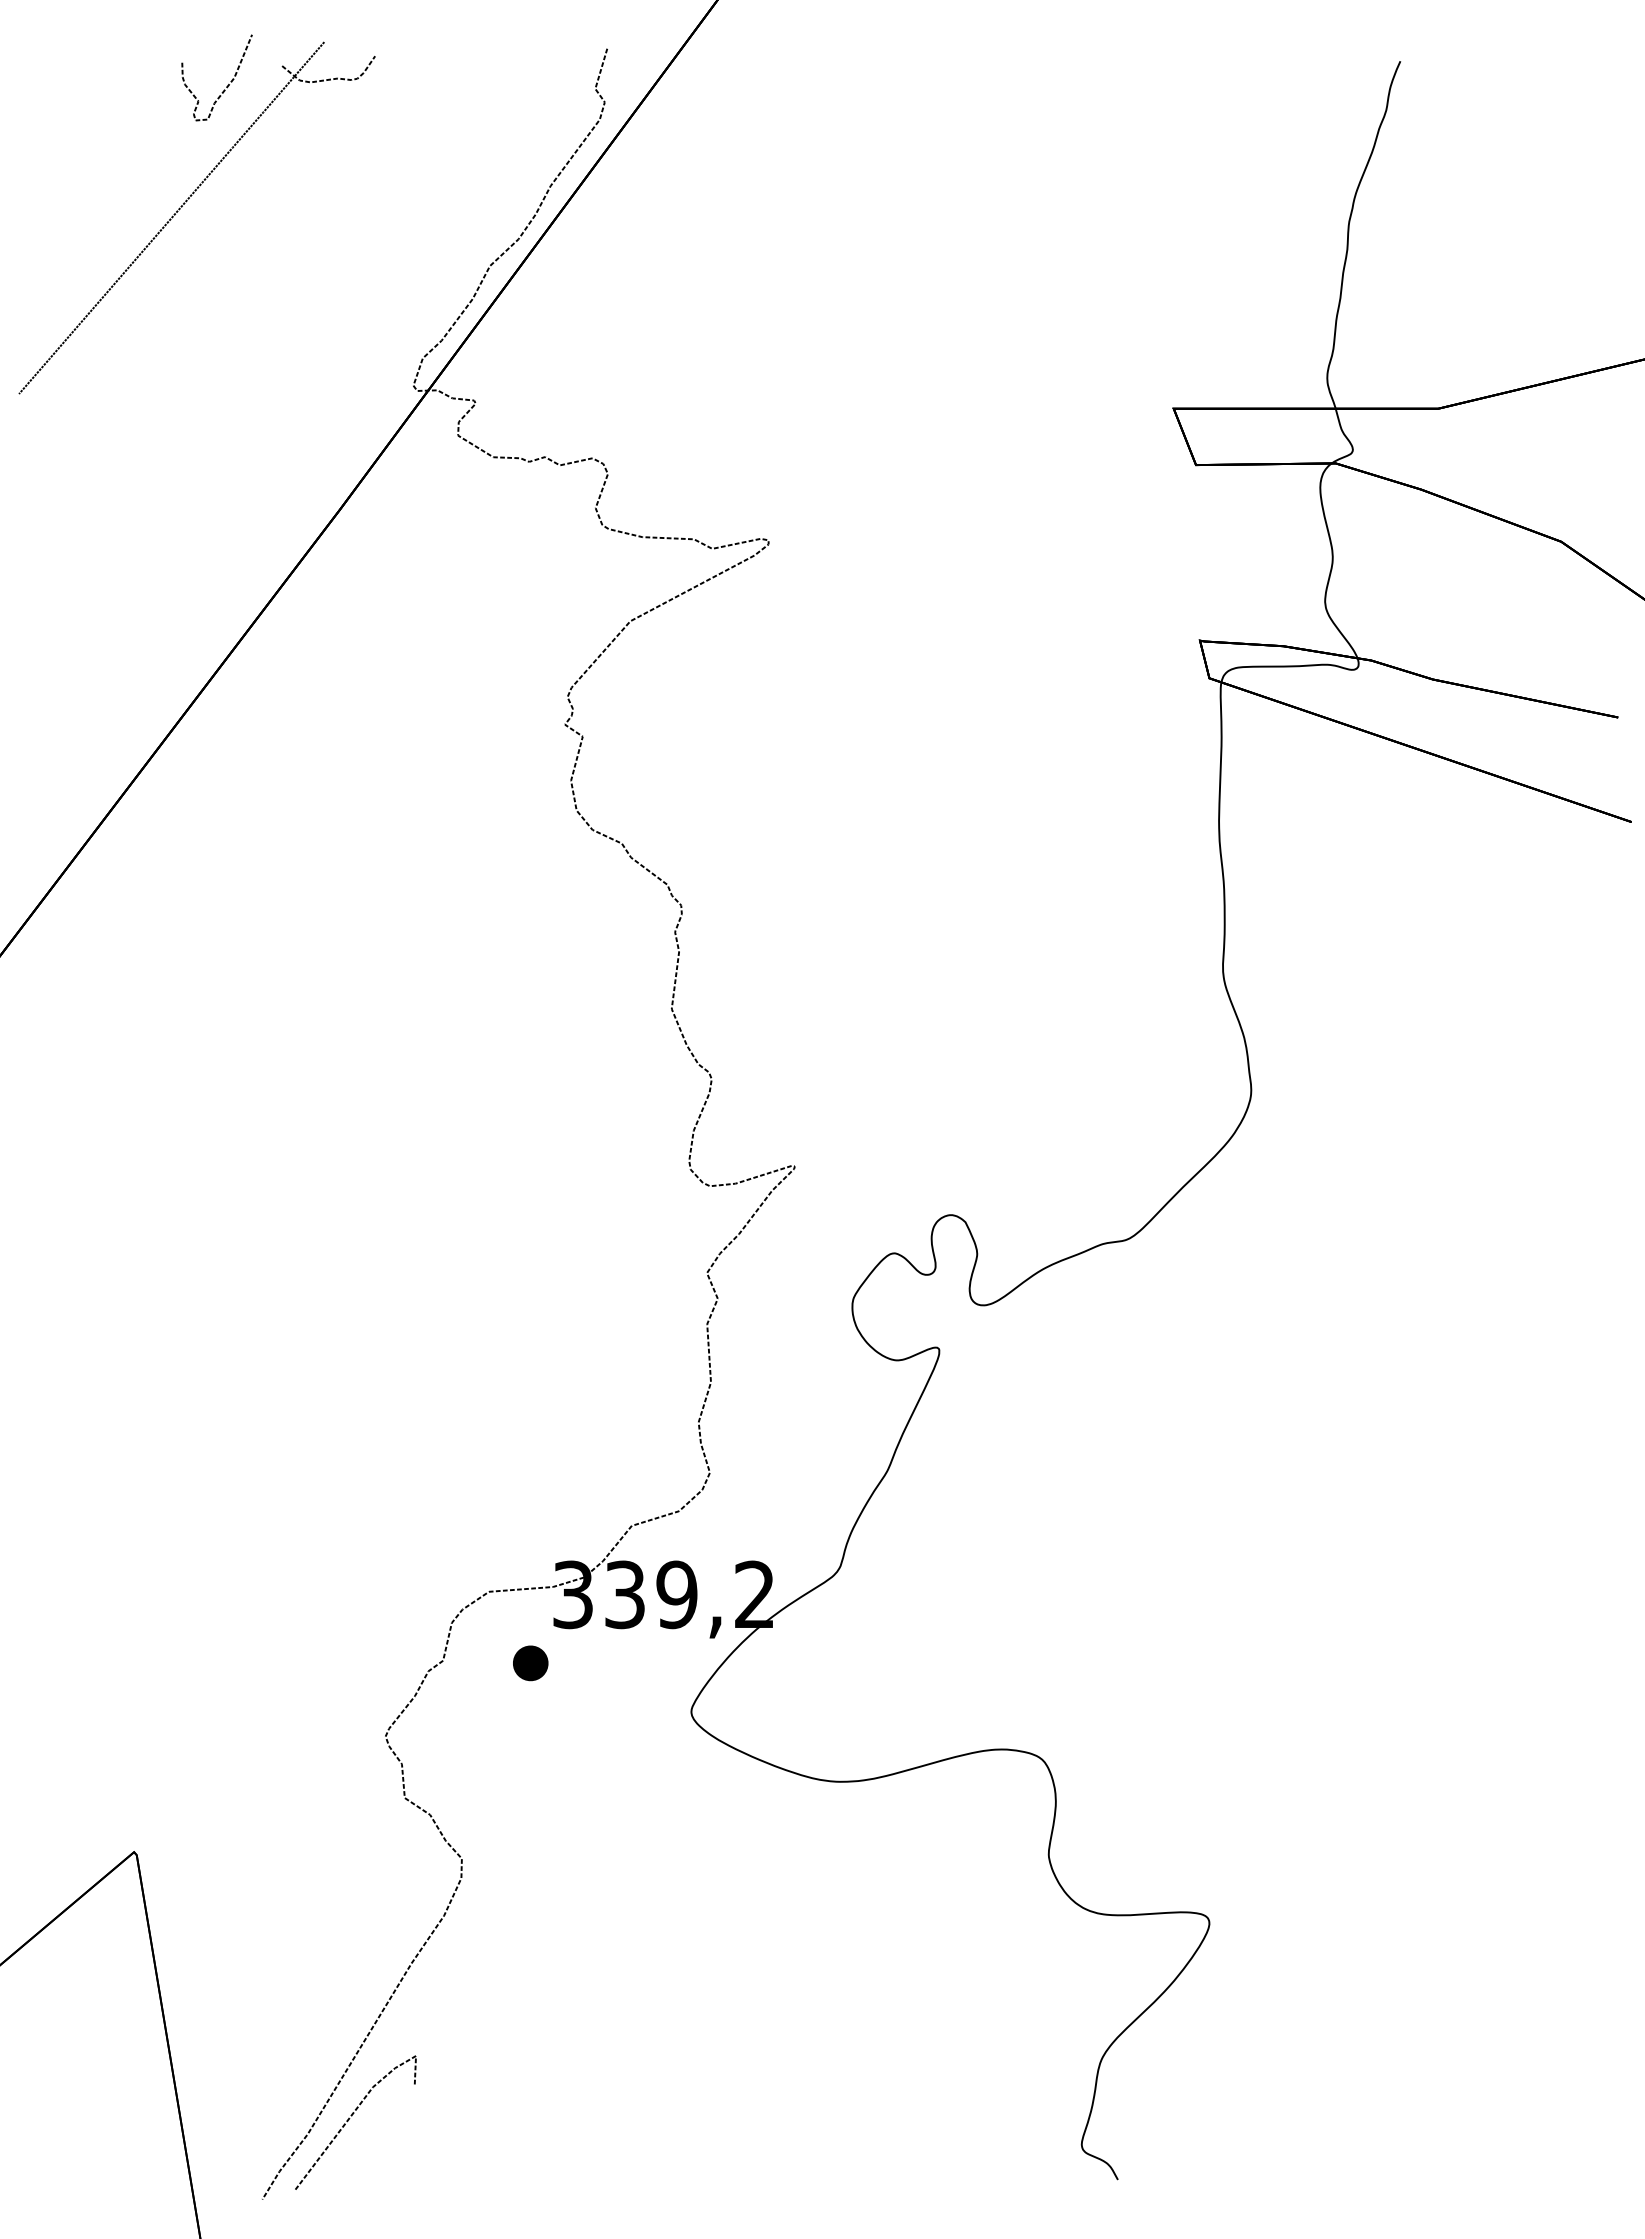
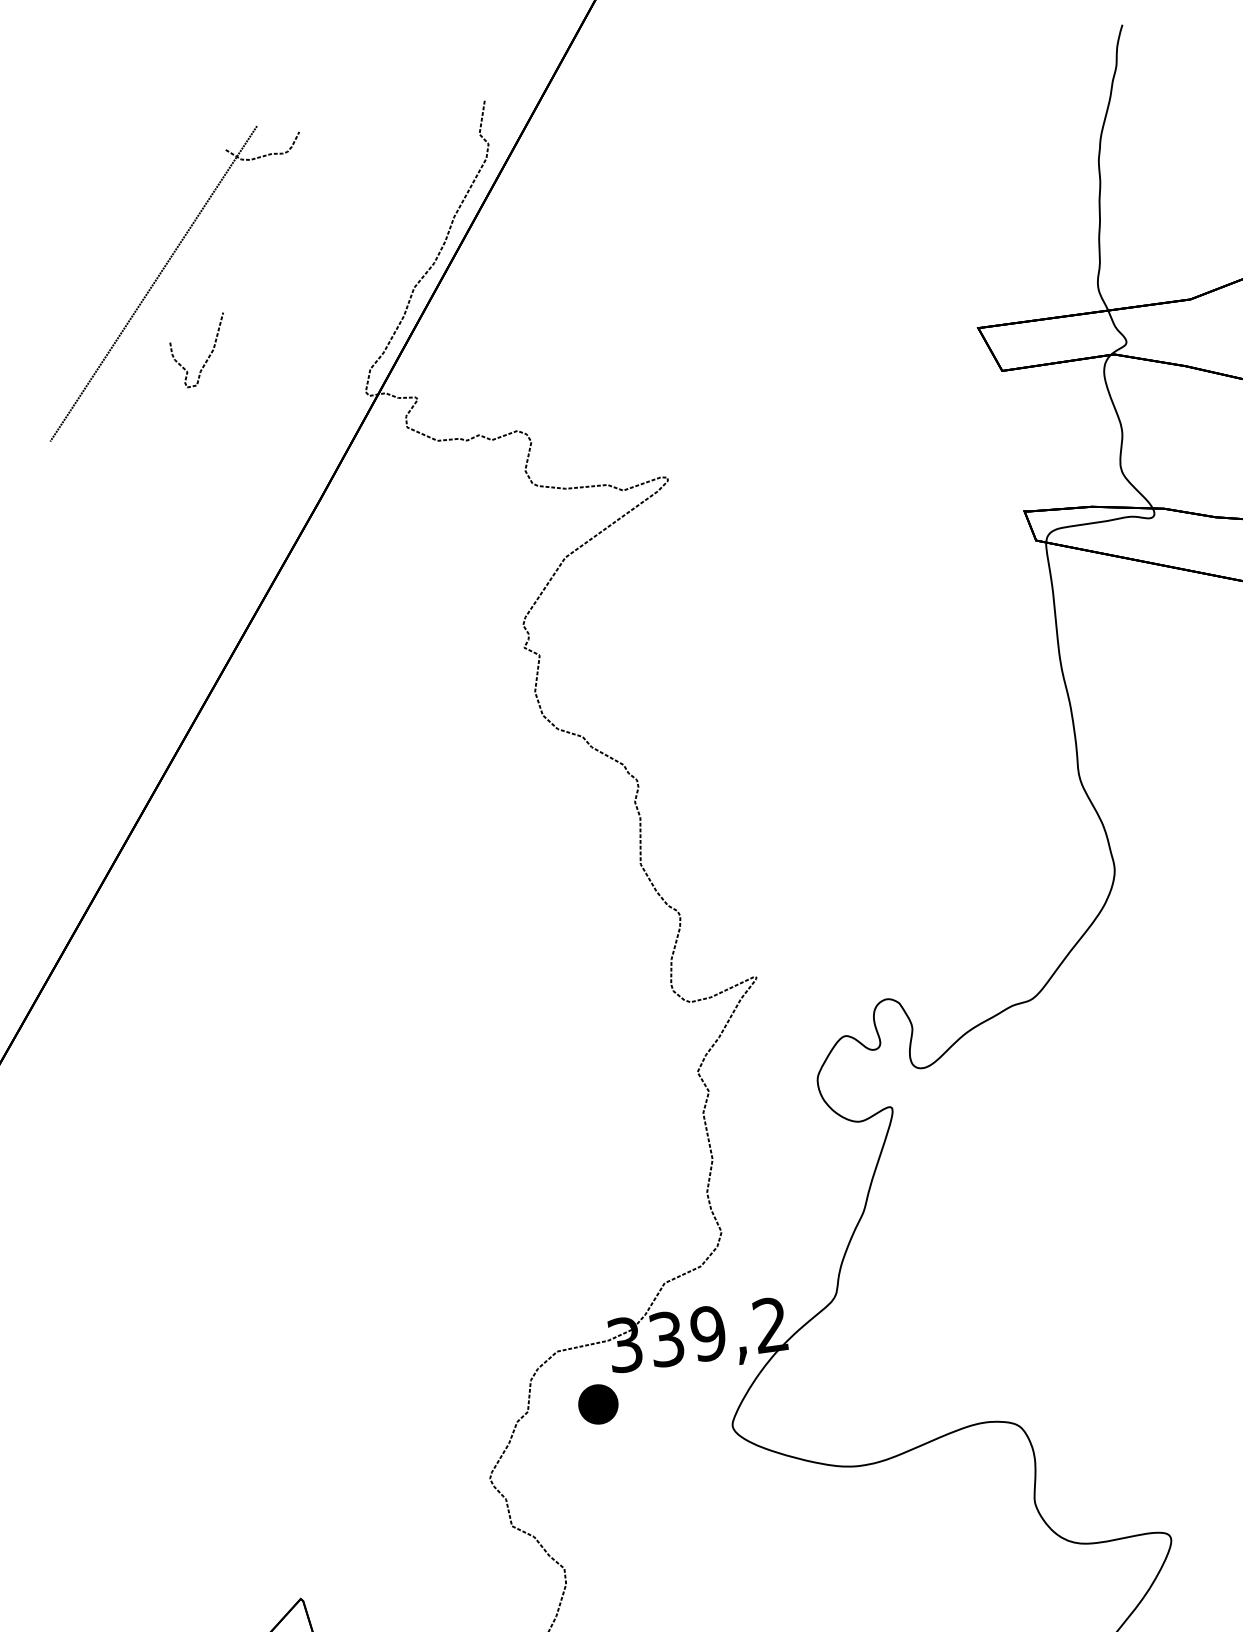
curve: (228, 83) -> (209, 354), moved
part: (530, 1663) -> (598, 1404), size x1.4

